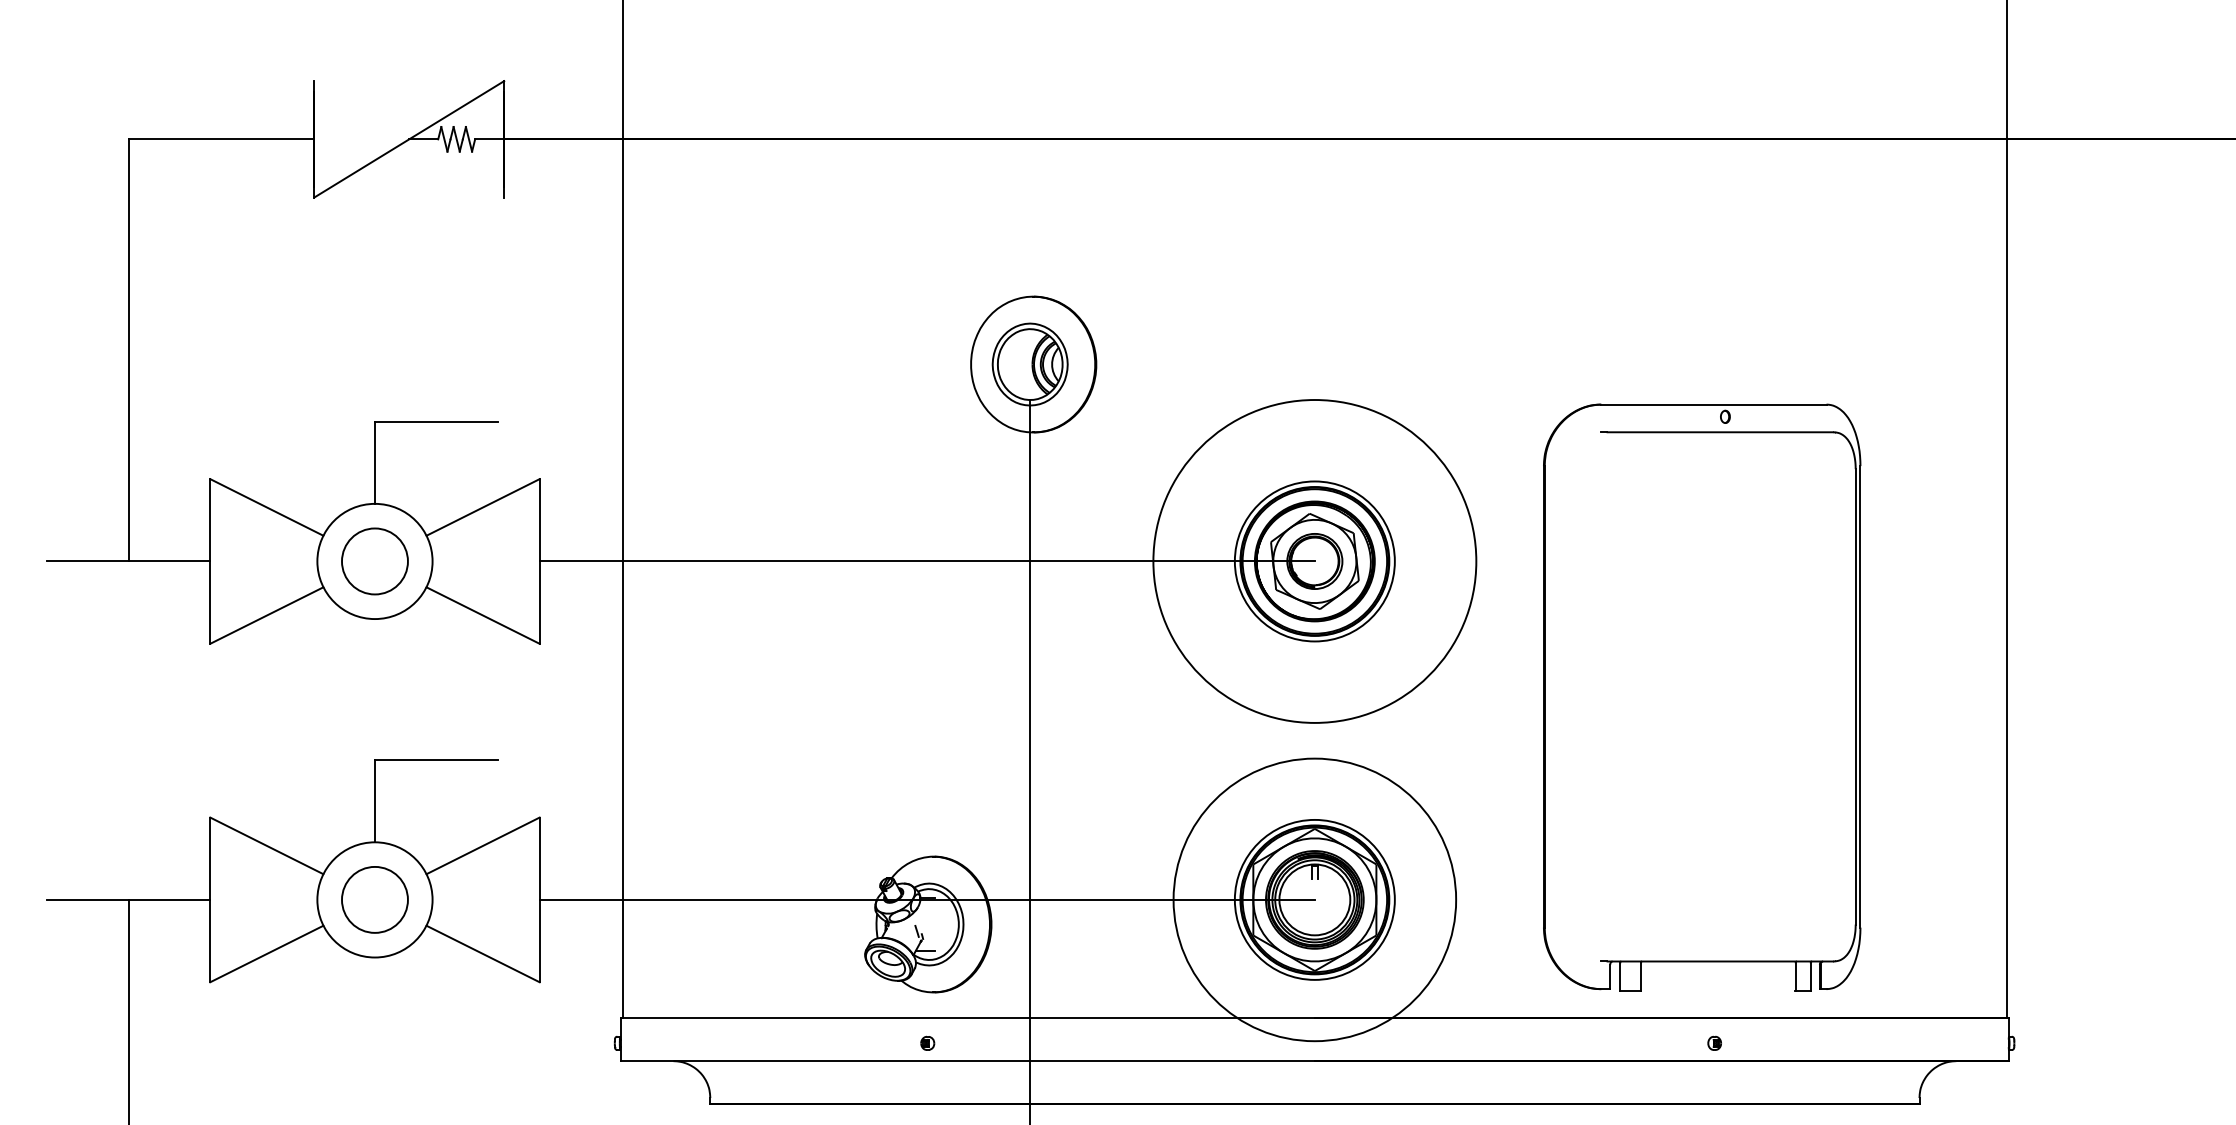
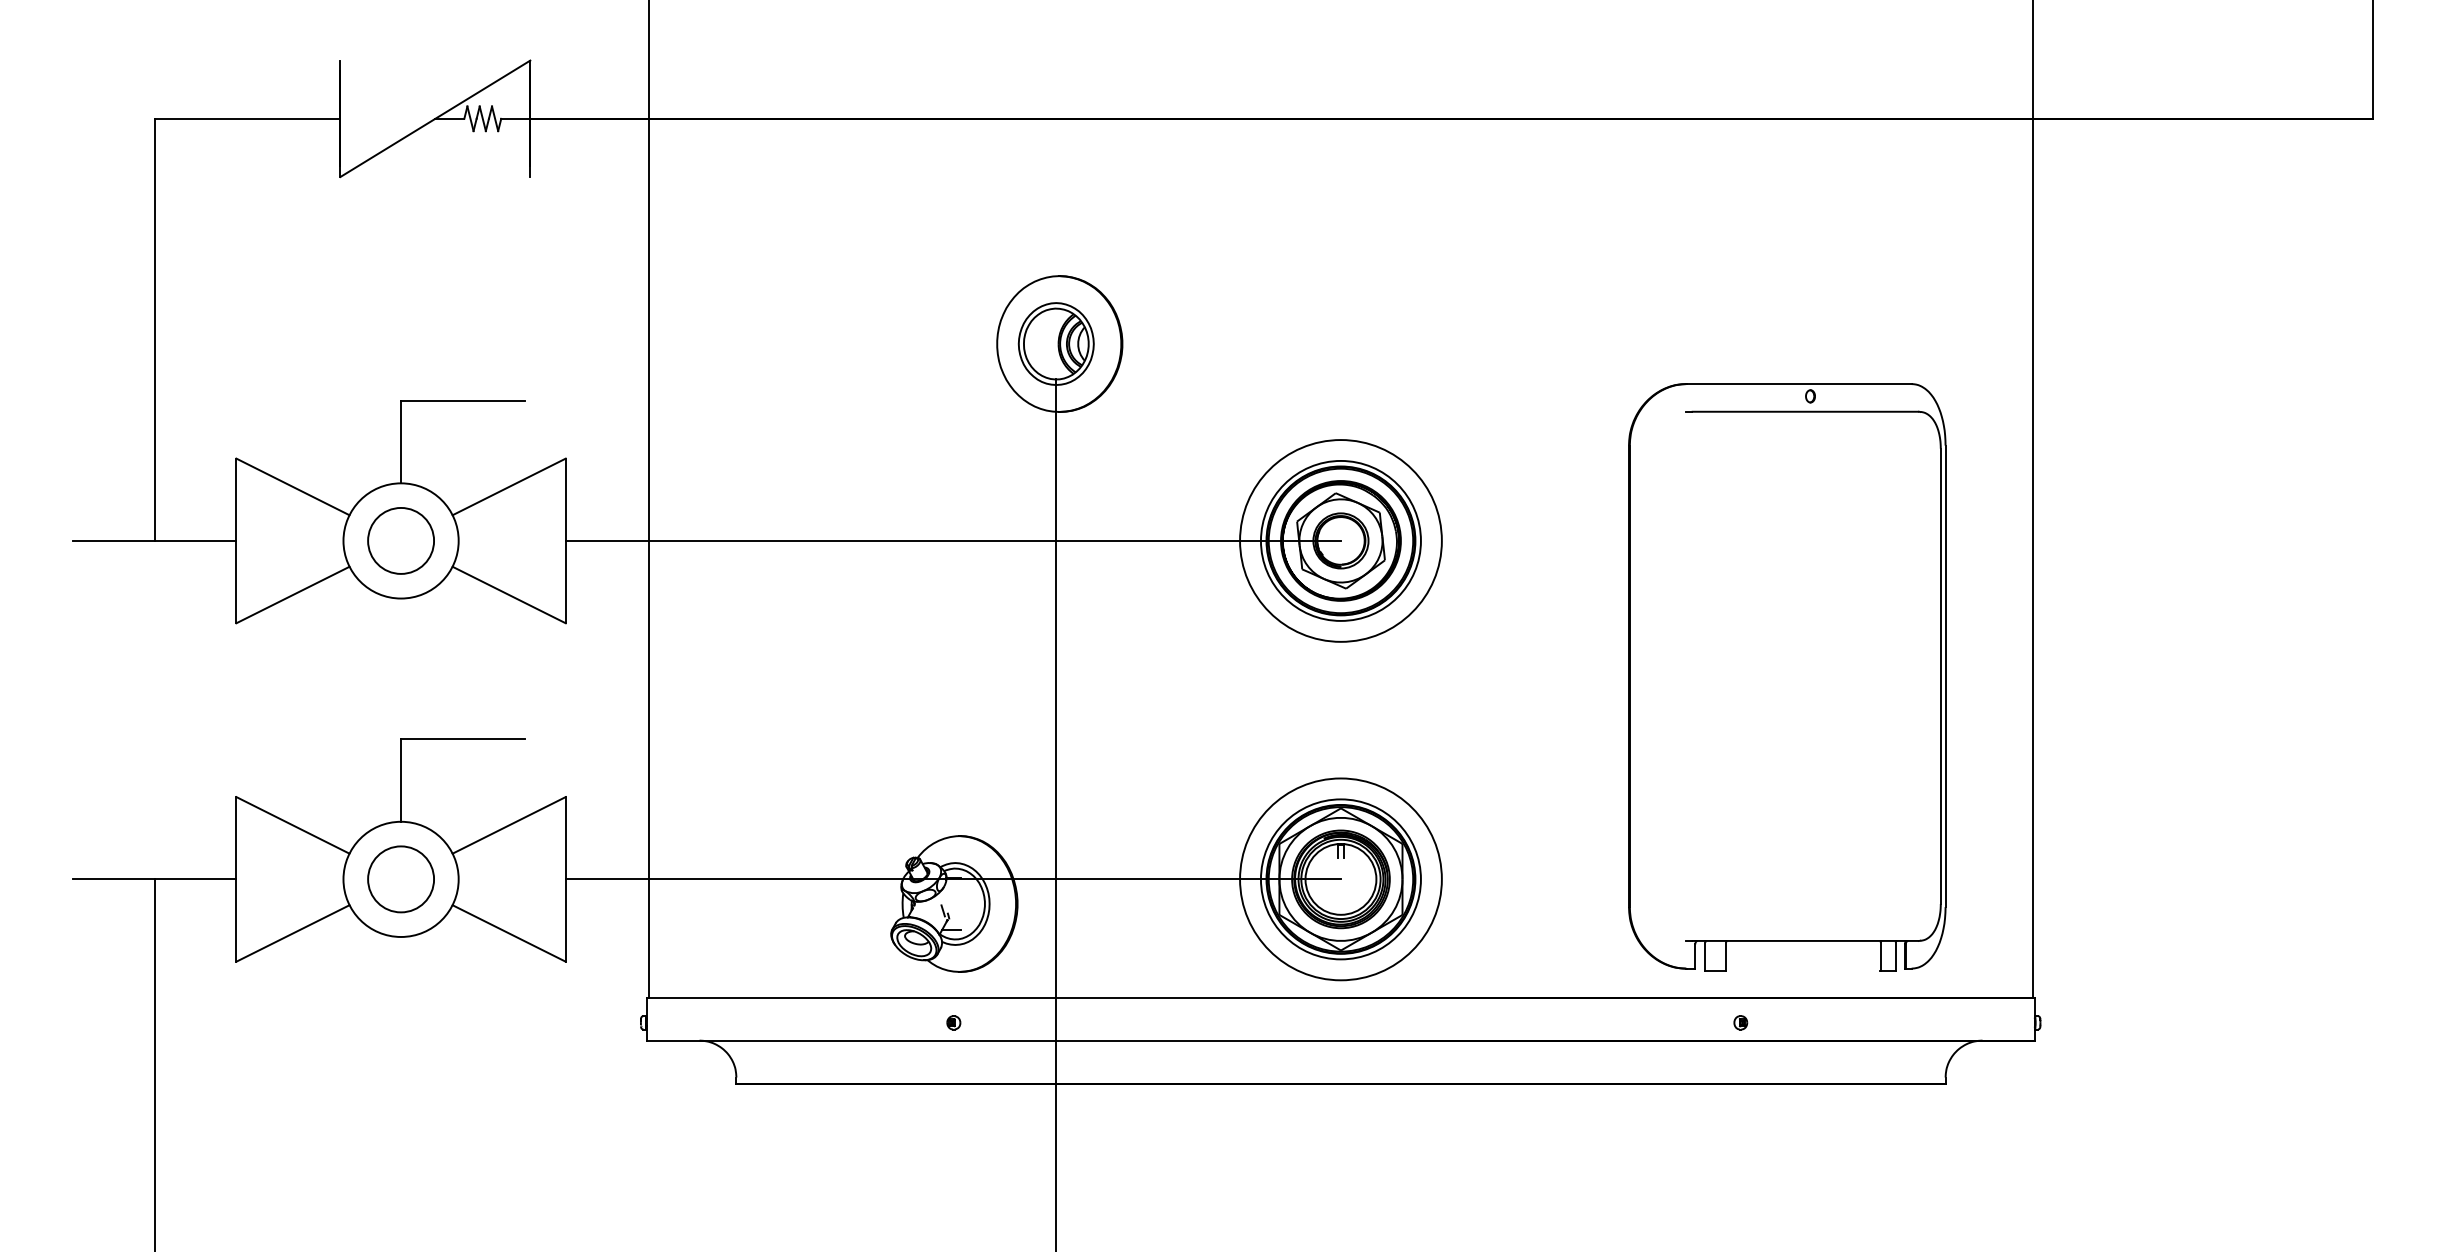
circle: (1314, 561) -> (1340, 540), size x0.62
part: (1702, 698) -> (1787, 677), moved
circle: (1314, 900) -> (1340, 879), size x0.71

